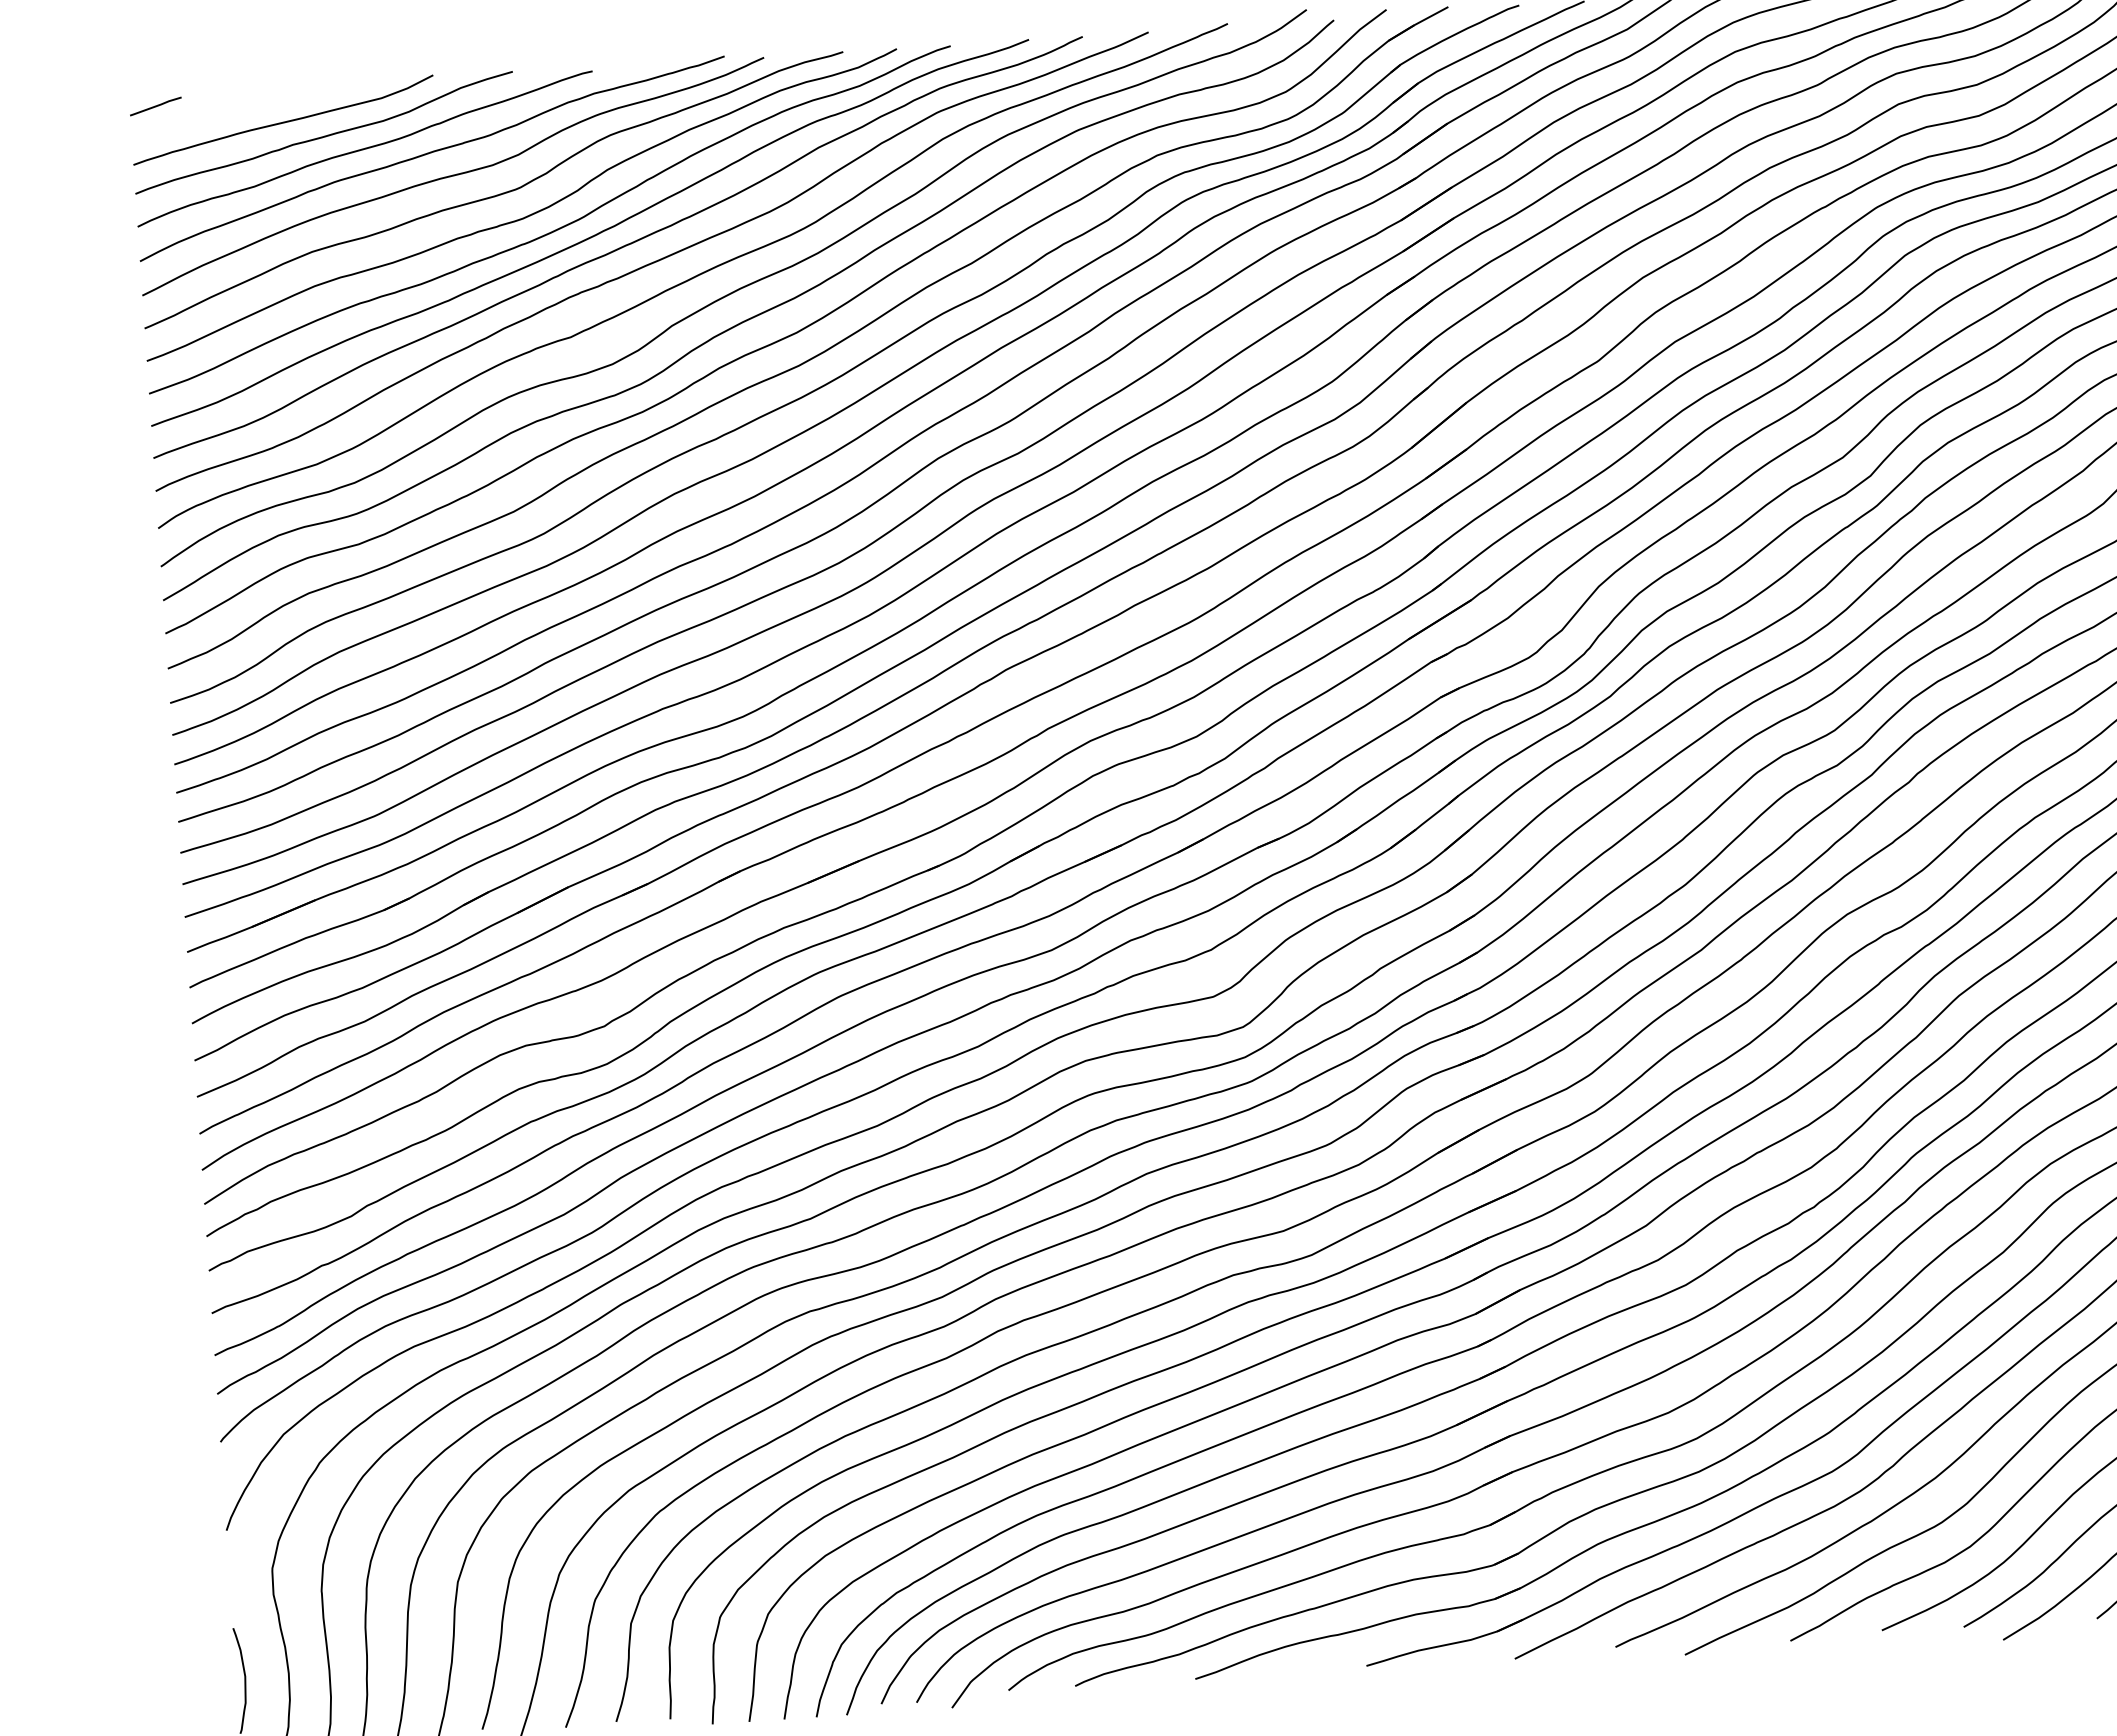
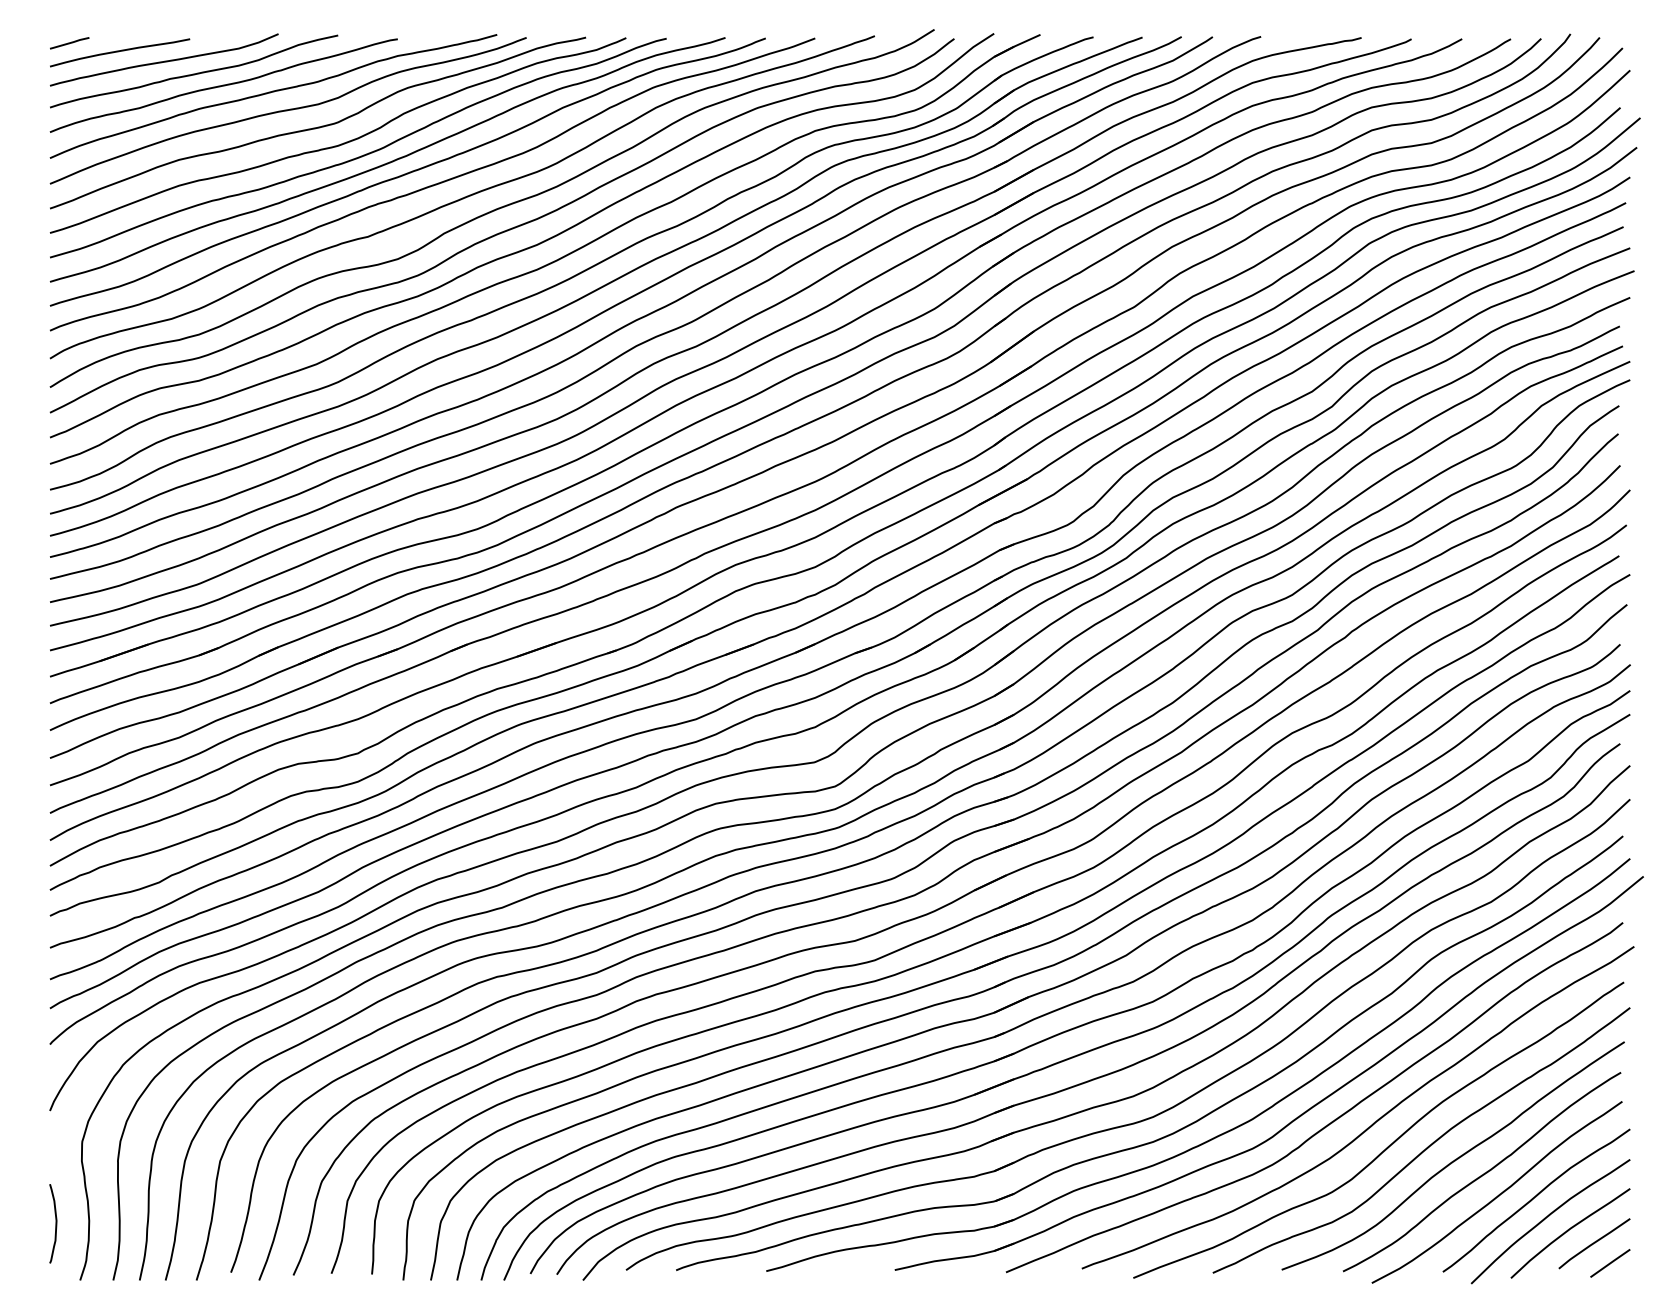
curve: (224, 112) -> (120, 51), added

